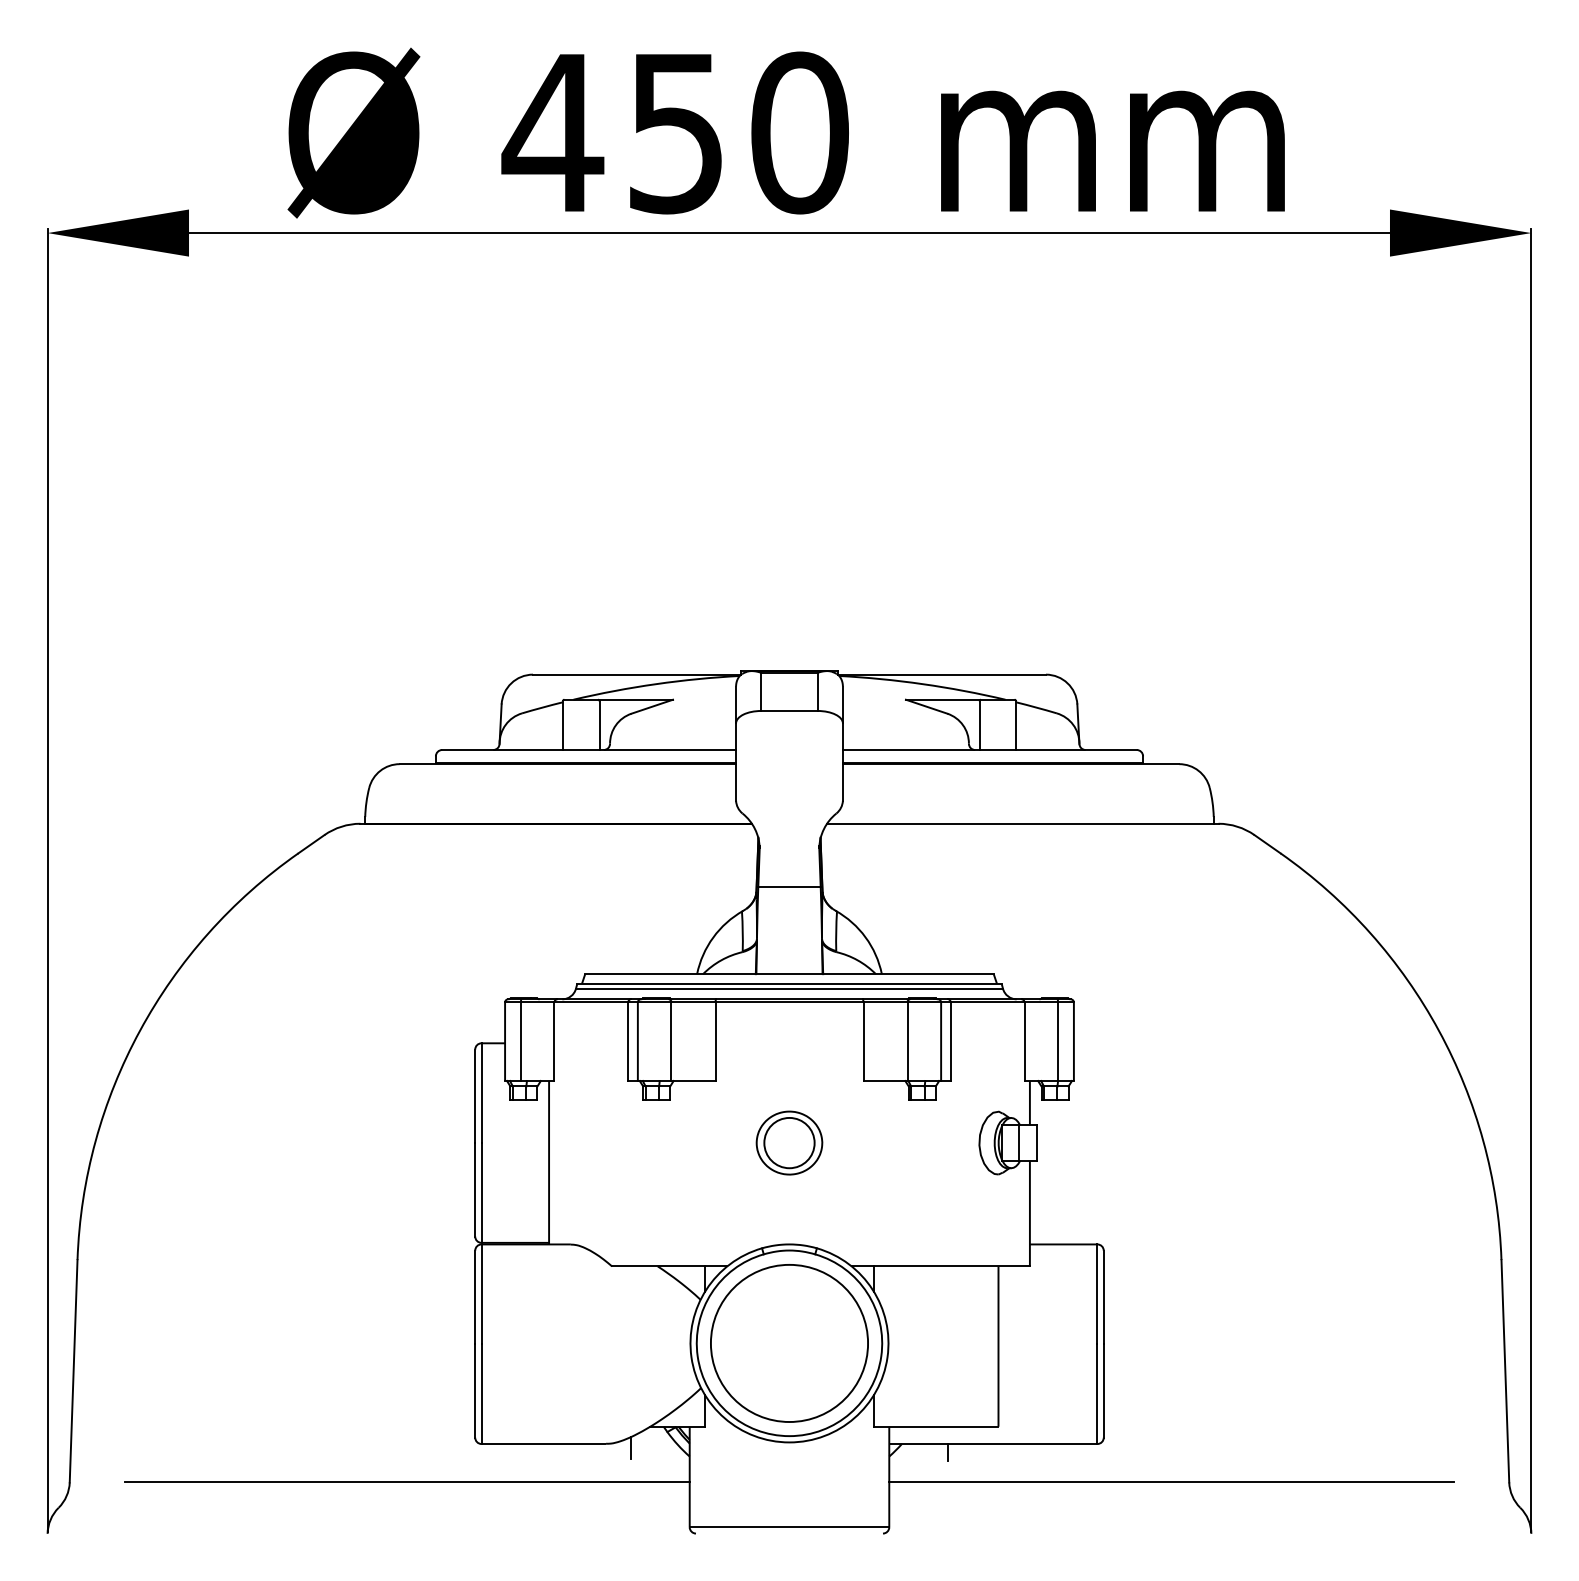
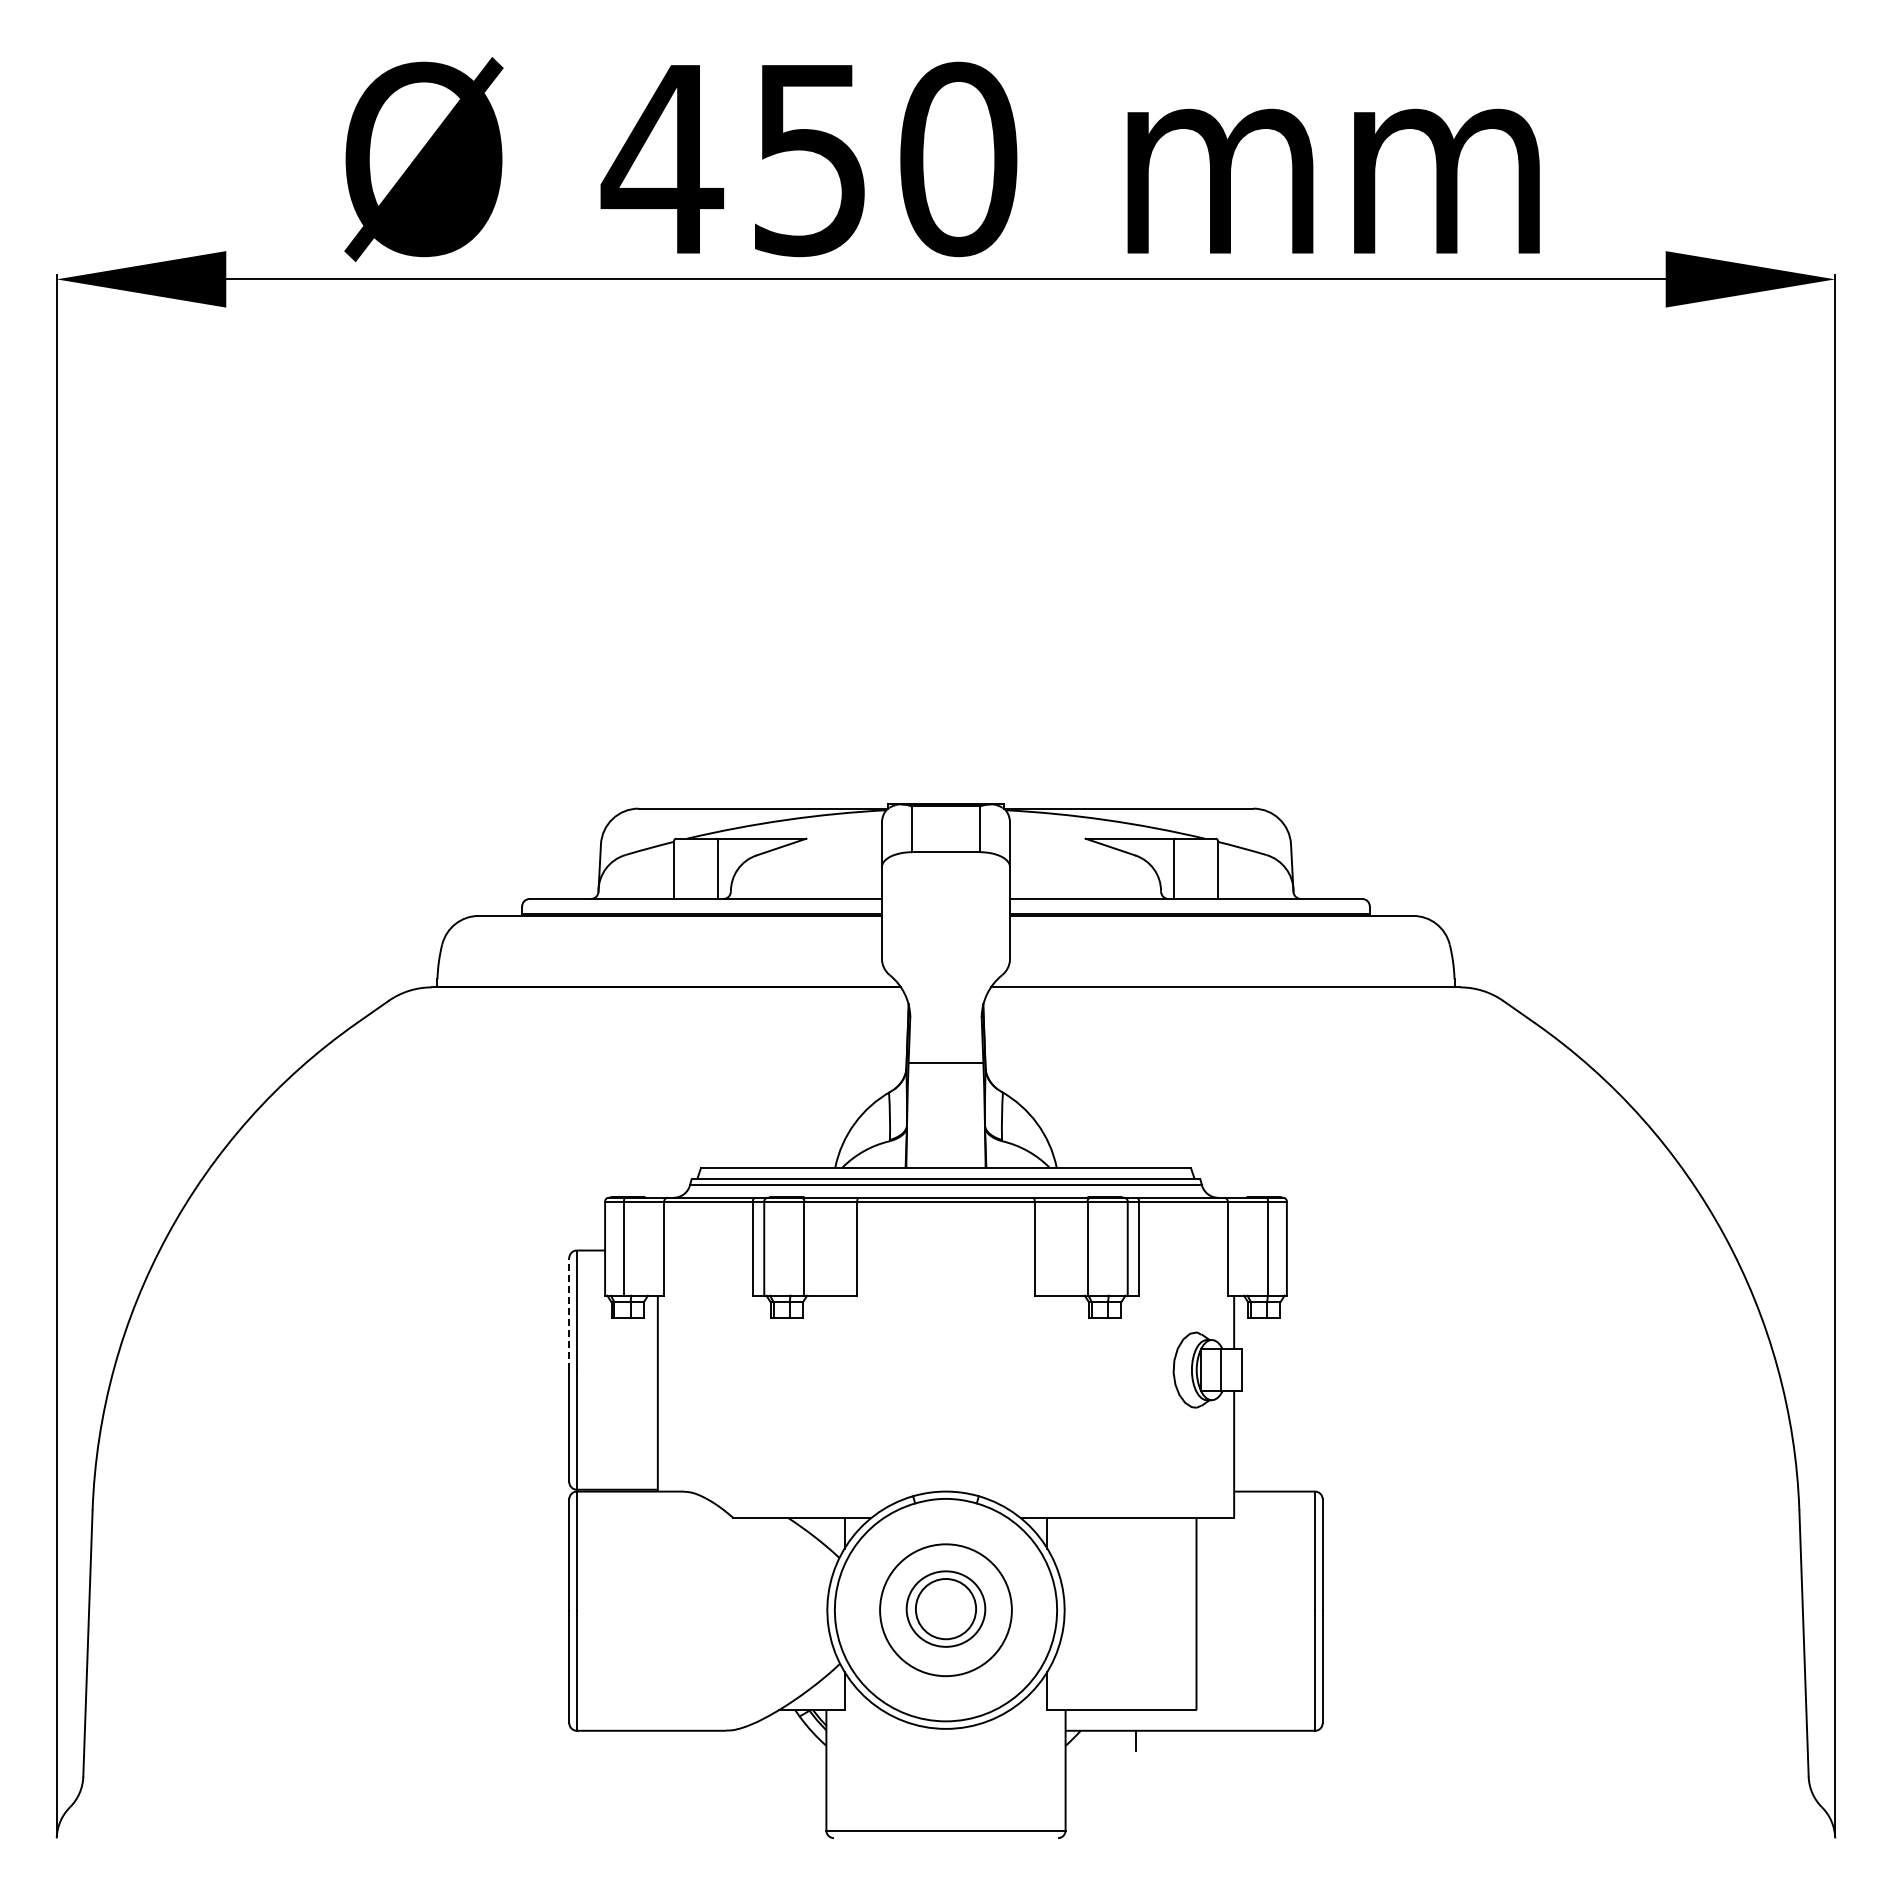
line: (475, 1095) -> (569, 1313), solid -> dashed
part: (789, 1142) -> (945, 1608), moved
circle: (789, 1343) -> (945, 1610), size x0.7
line: (631, 1447) -> (756, 1735), removed
line: (406, 1482) -> (487, 1776), removed
line: (1171, 1482) -> (1403, 1776), removed

